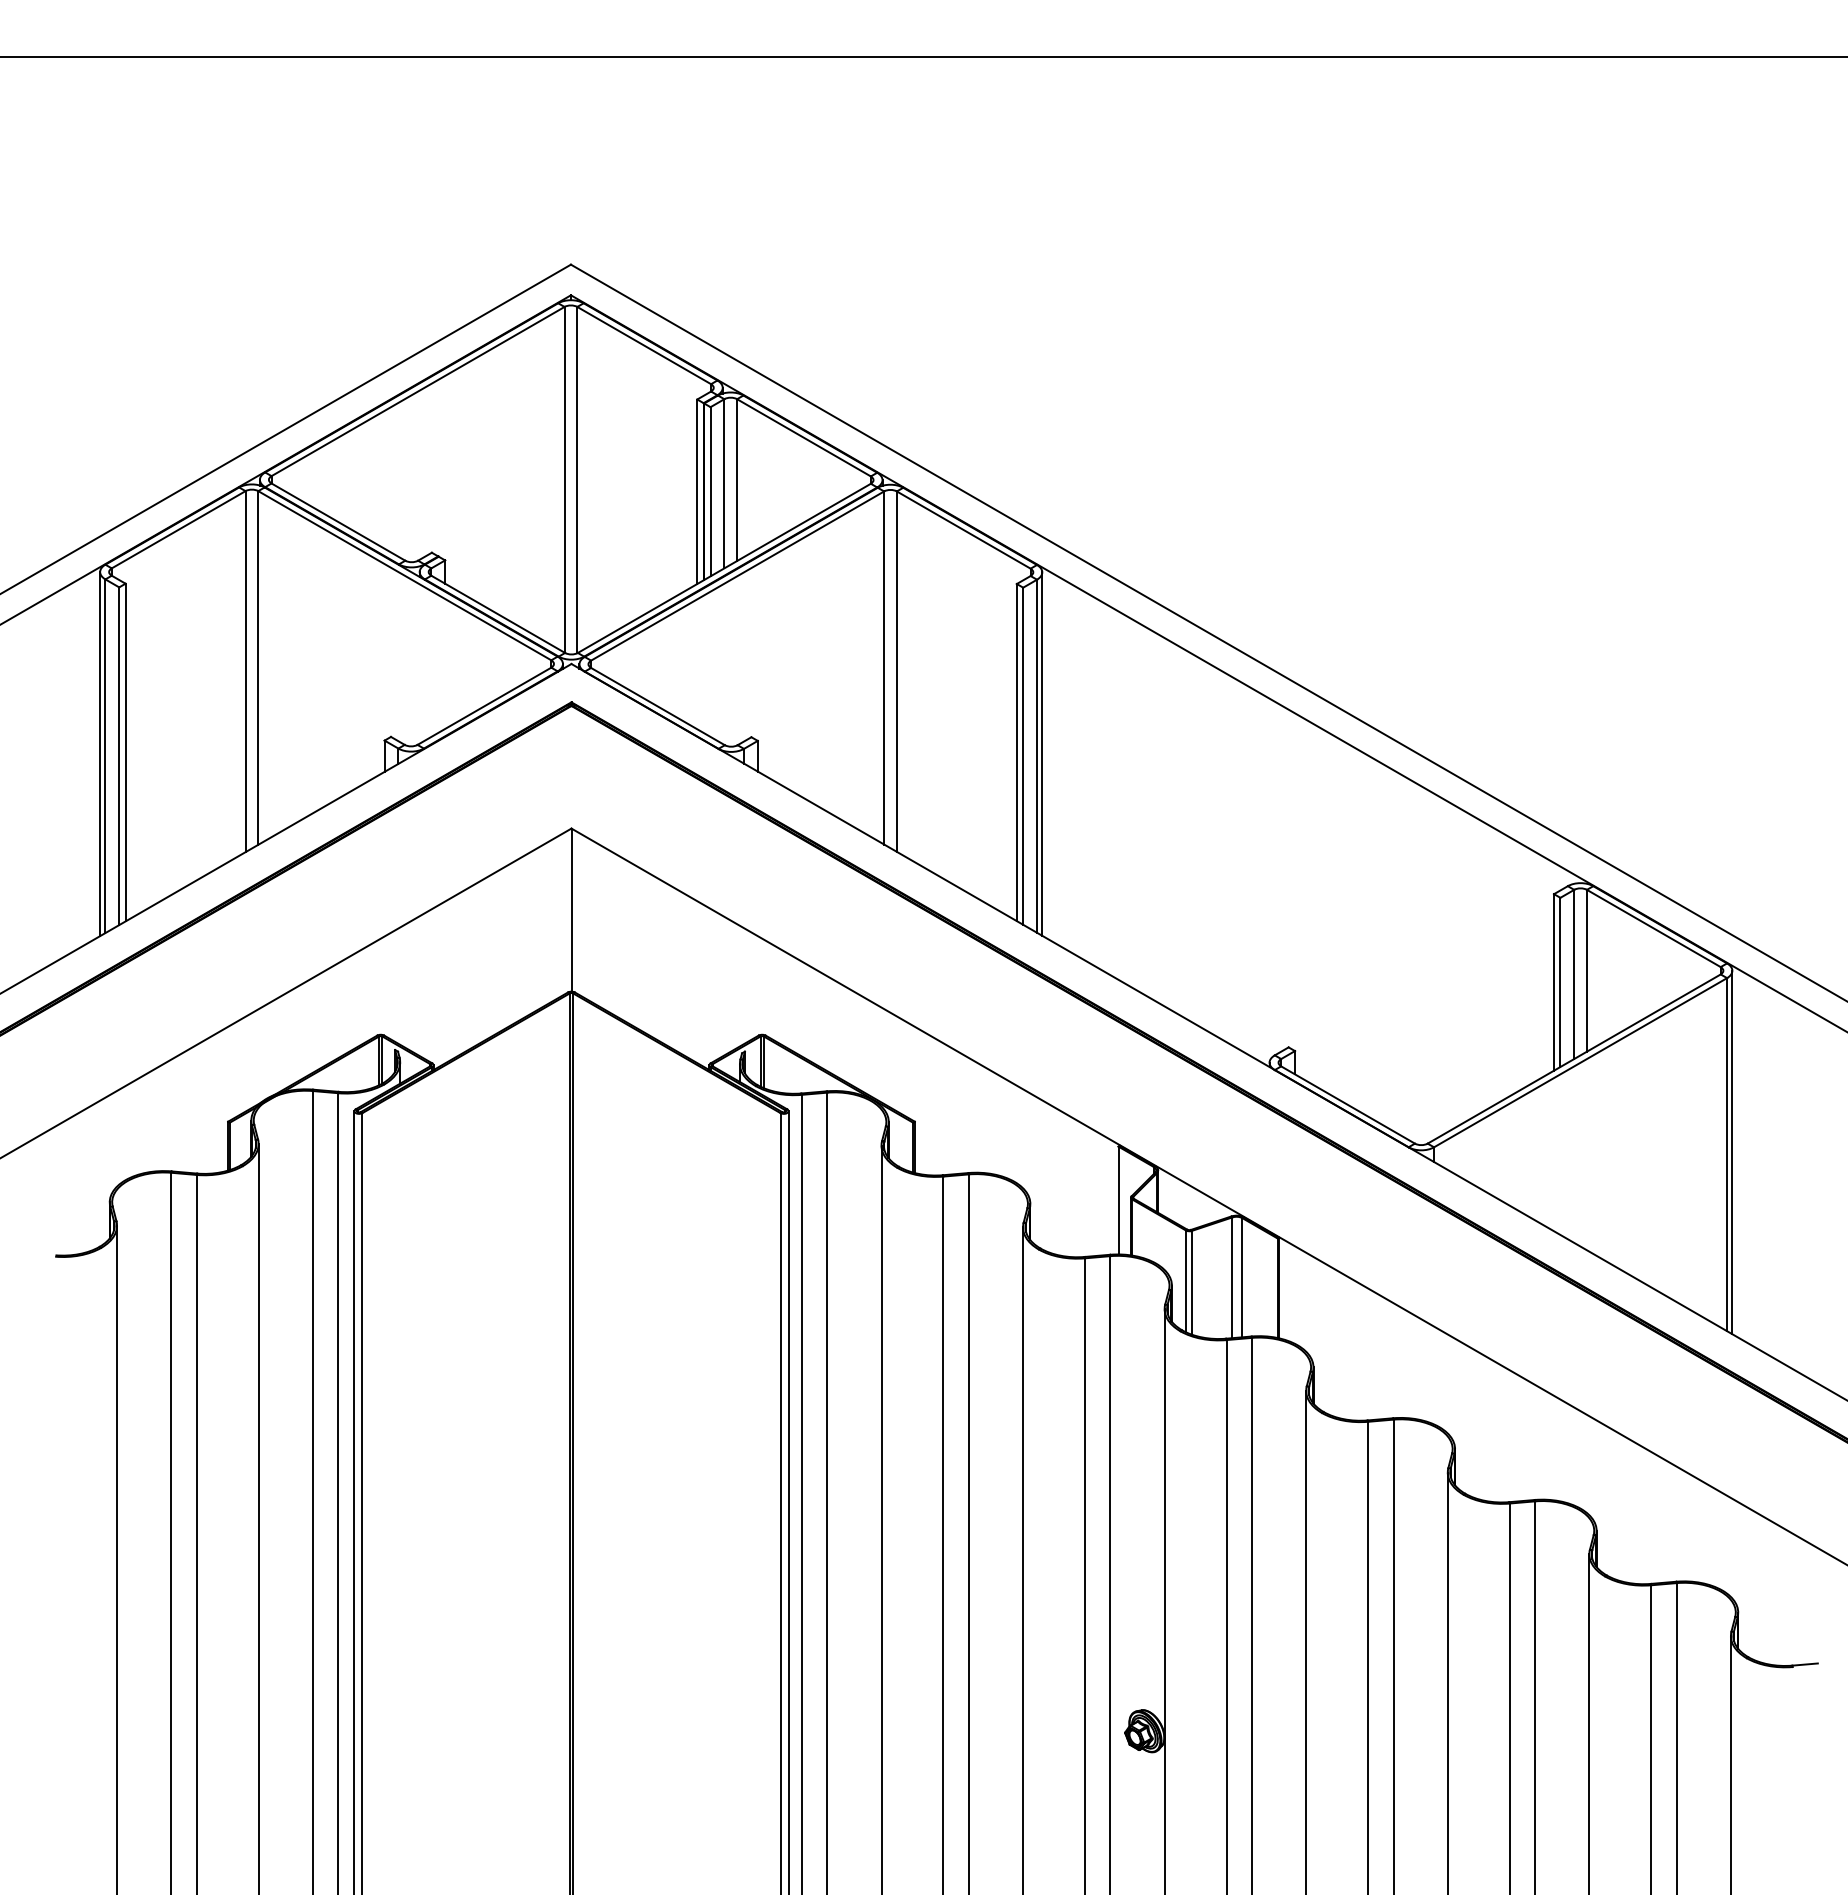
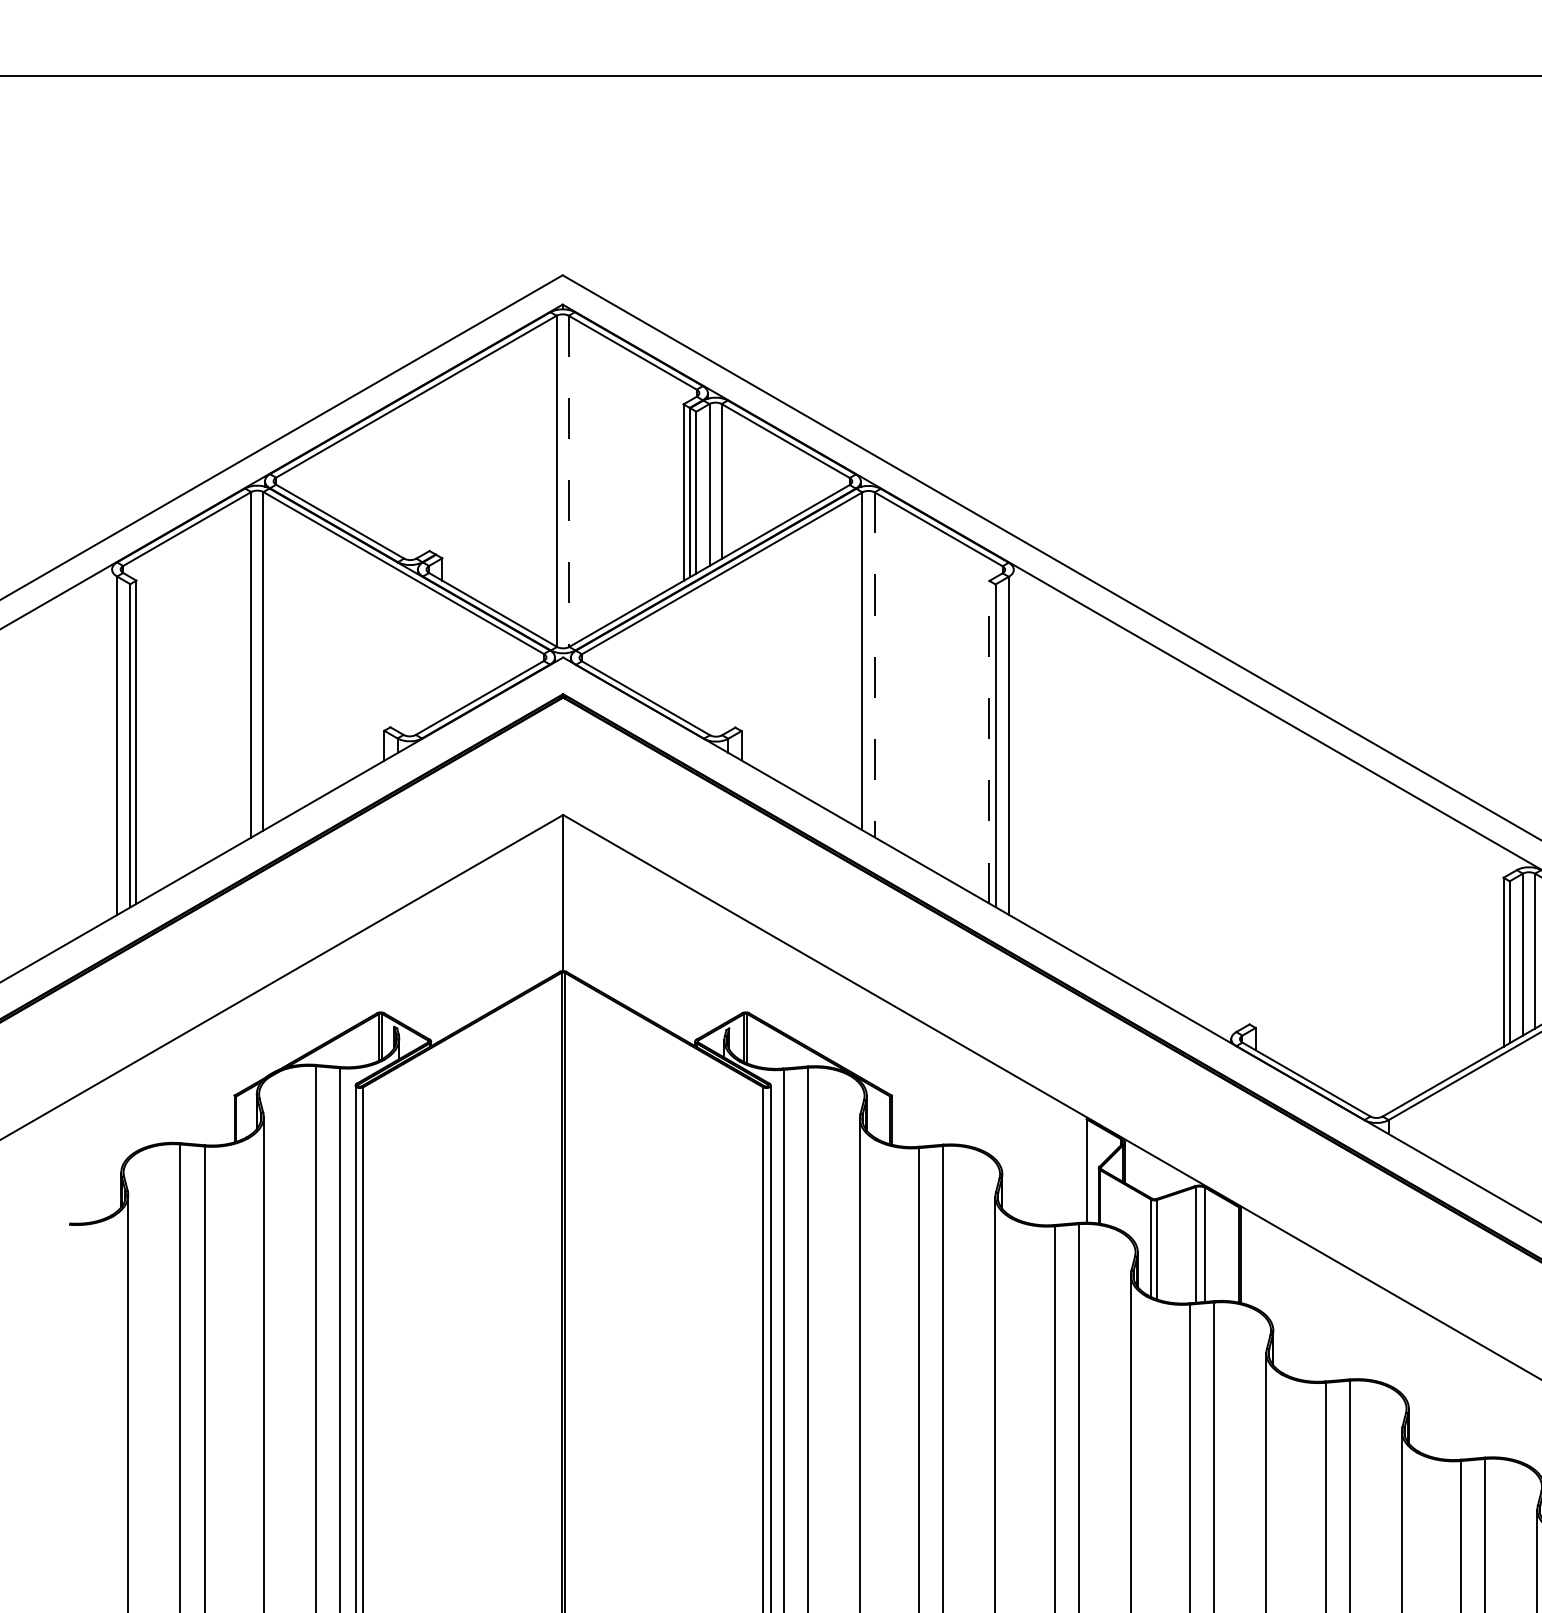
line: (577, 480) -> (568, 481), solid -> dashed
line: (896, 672) -> (874, 665), solid -> dashed
line: (1016, 752) -> (989, 742), solid -> dashed
line: (1042, 753) -> (1014, 743), removed
line: (100, 754) -> (112, 744), removed

